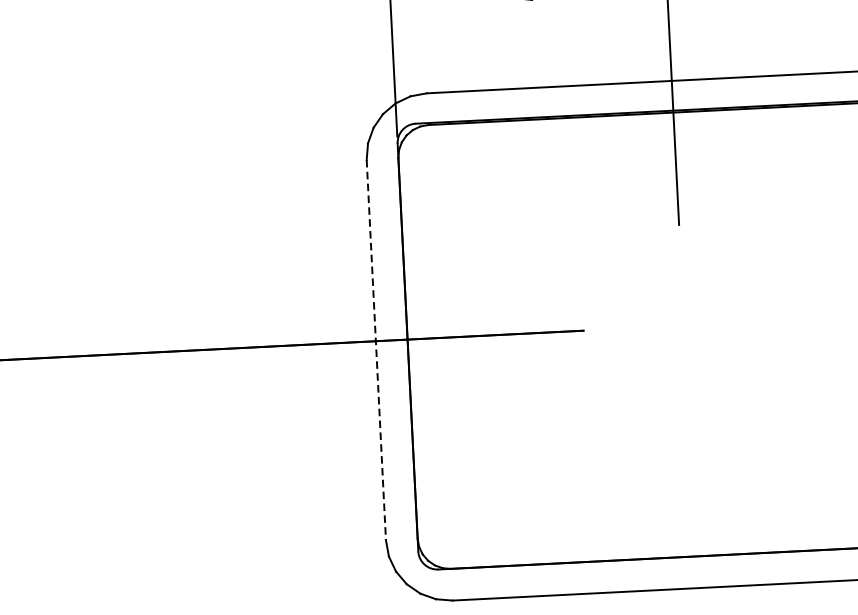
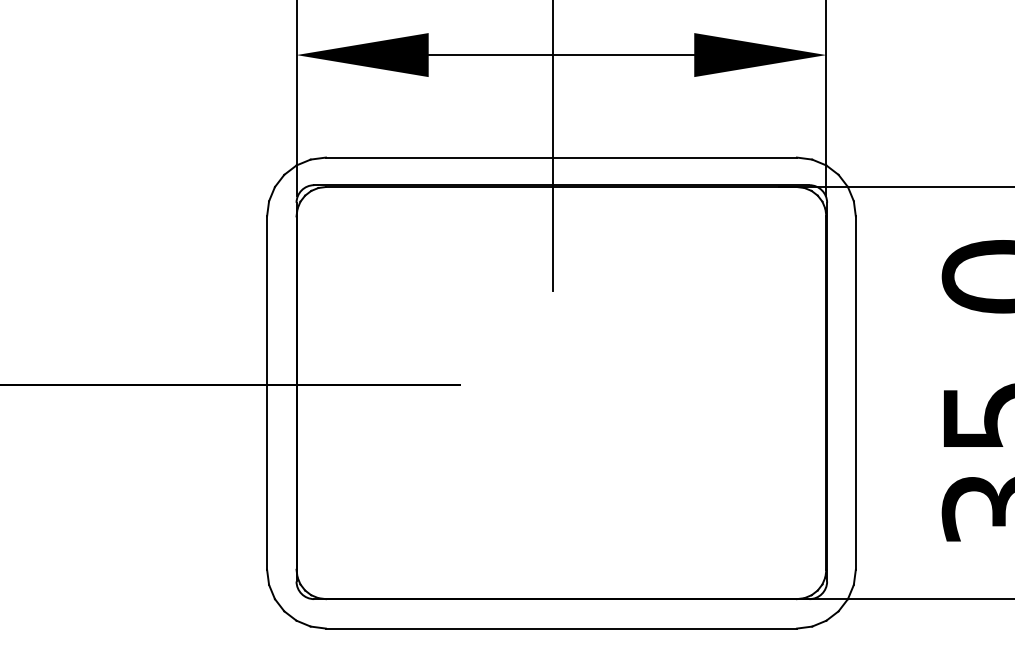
line: (376, 350) -> (267, 393), dashed -> solid

